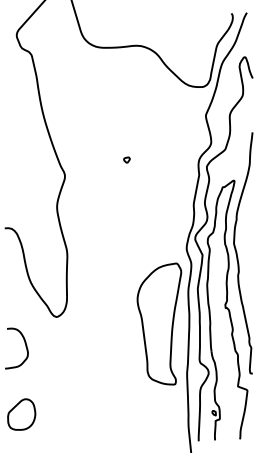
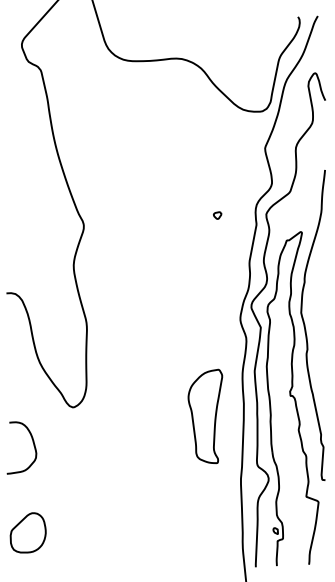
part: (126, 160) -> (217, 215), moved
part: (159, 324) -> (205, 416), size x0.6

